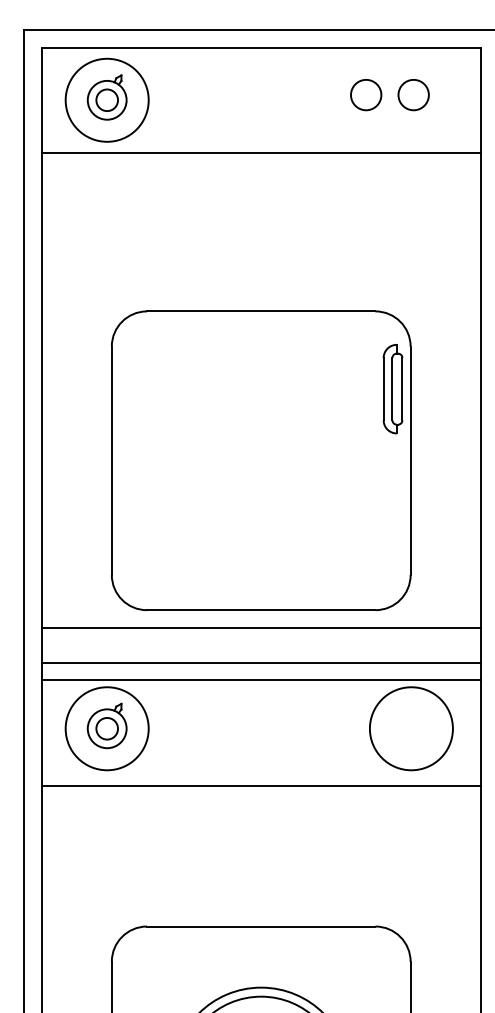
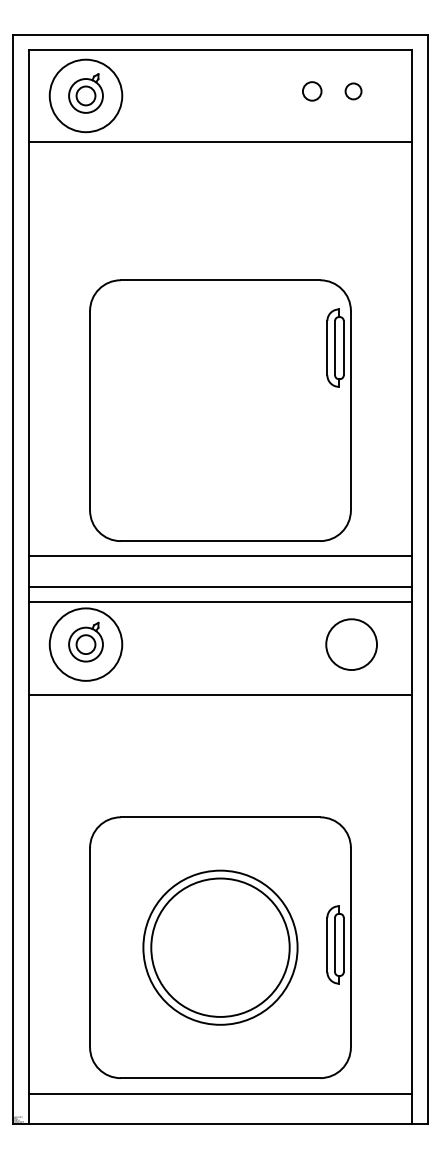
circle: (366, 95) -> (312, 91), size x0.7
circle: (413, 95) -> (353, 91), size x0.6
circle: (411, 728) -> (351, 644), size x0.7

